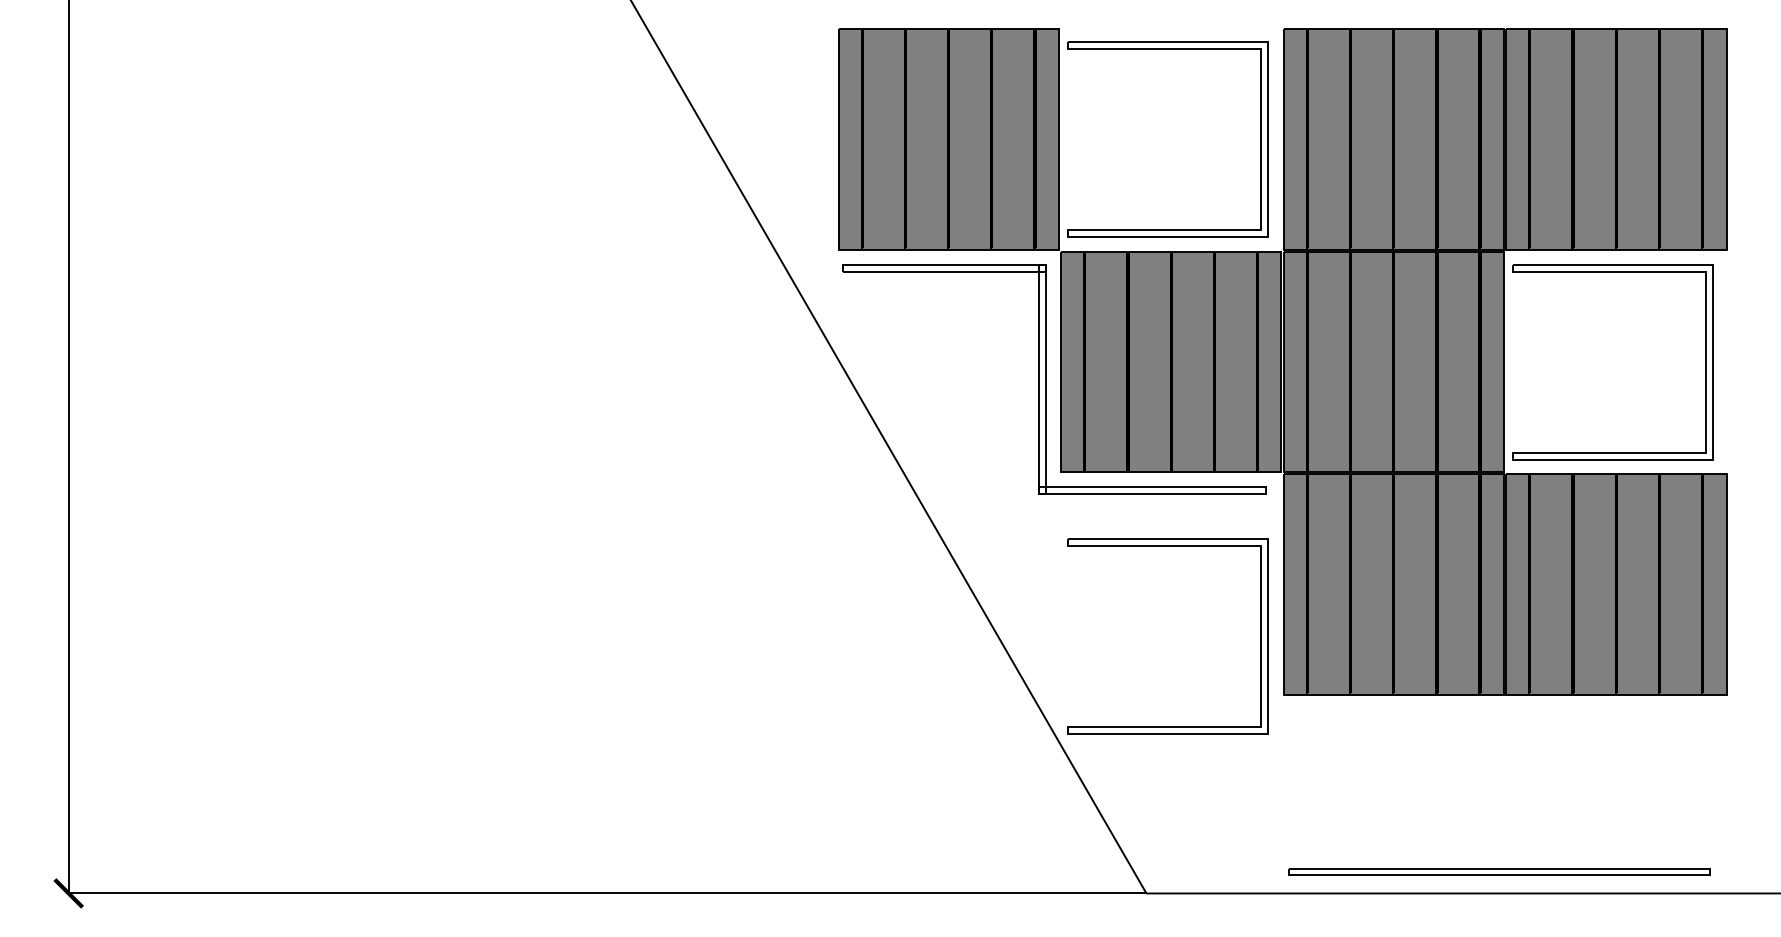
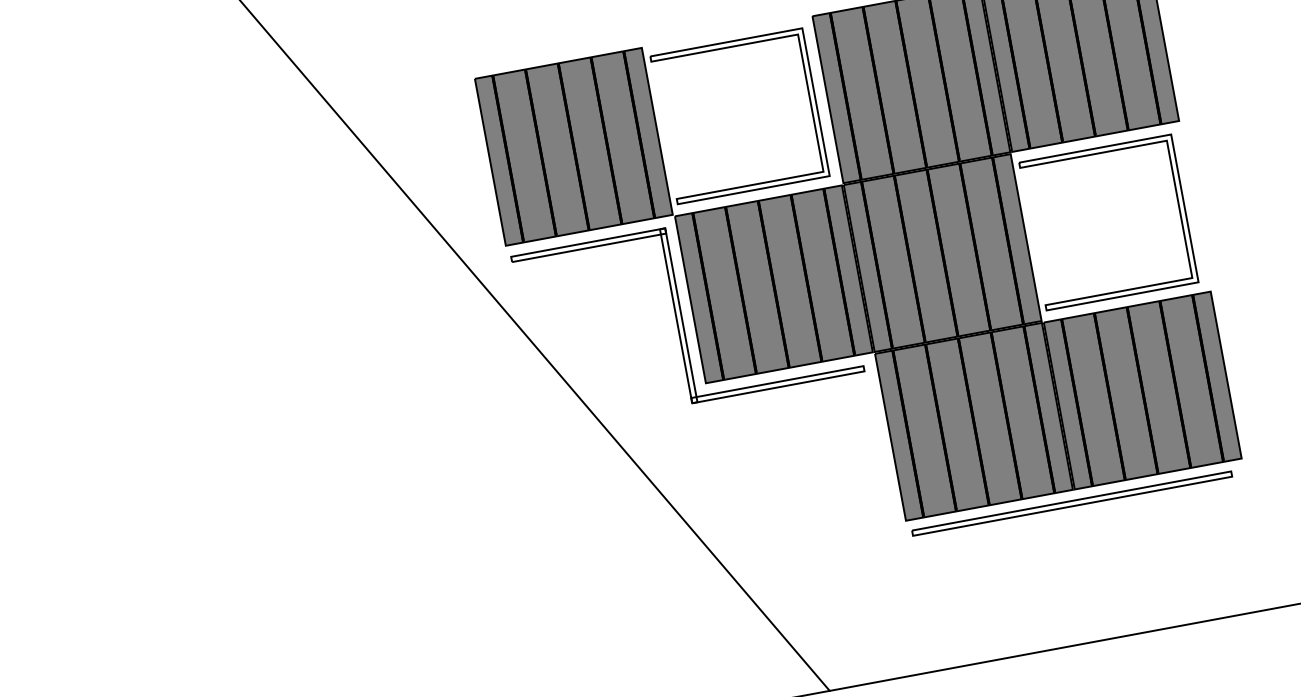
part: (1167, 546) -> (796, 424), removed
part: (1499, 871) -> (1071, 503), moved

